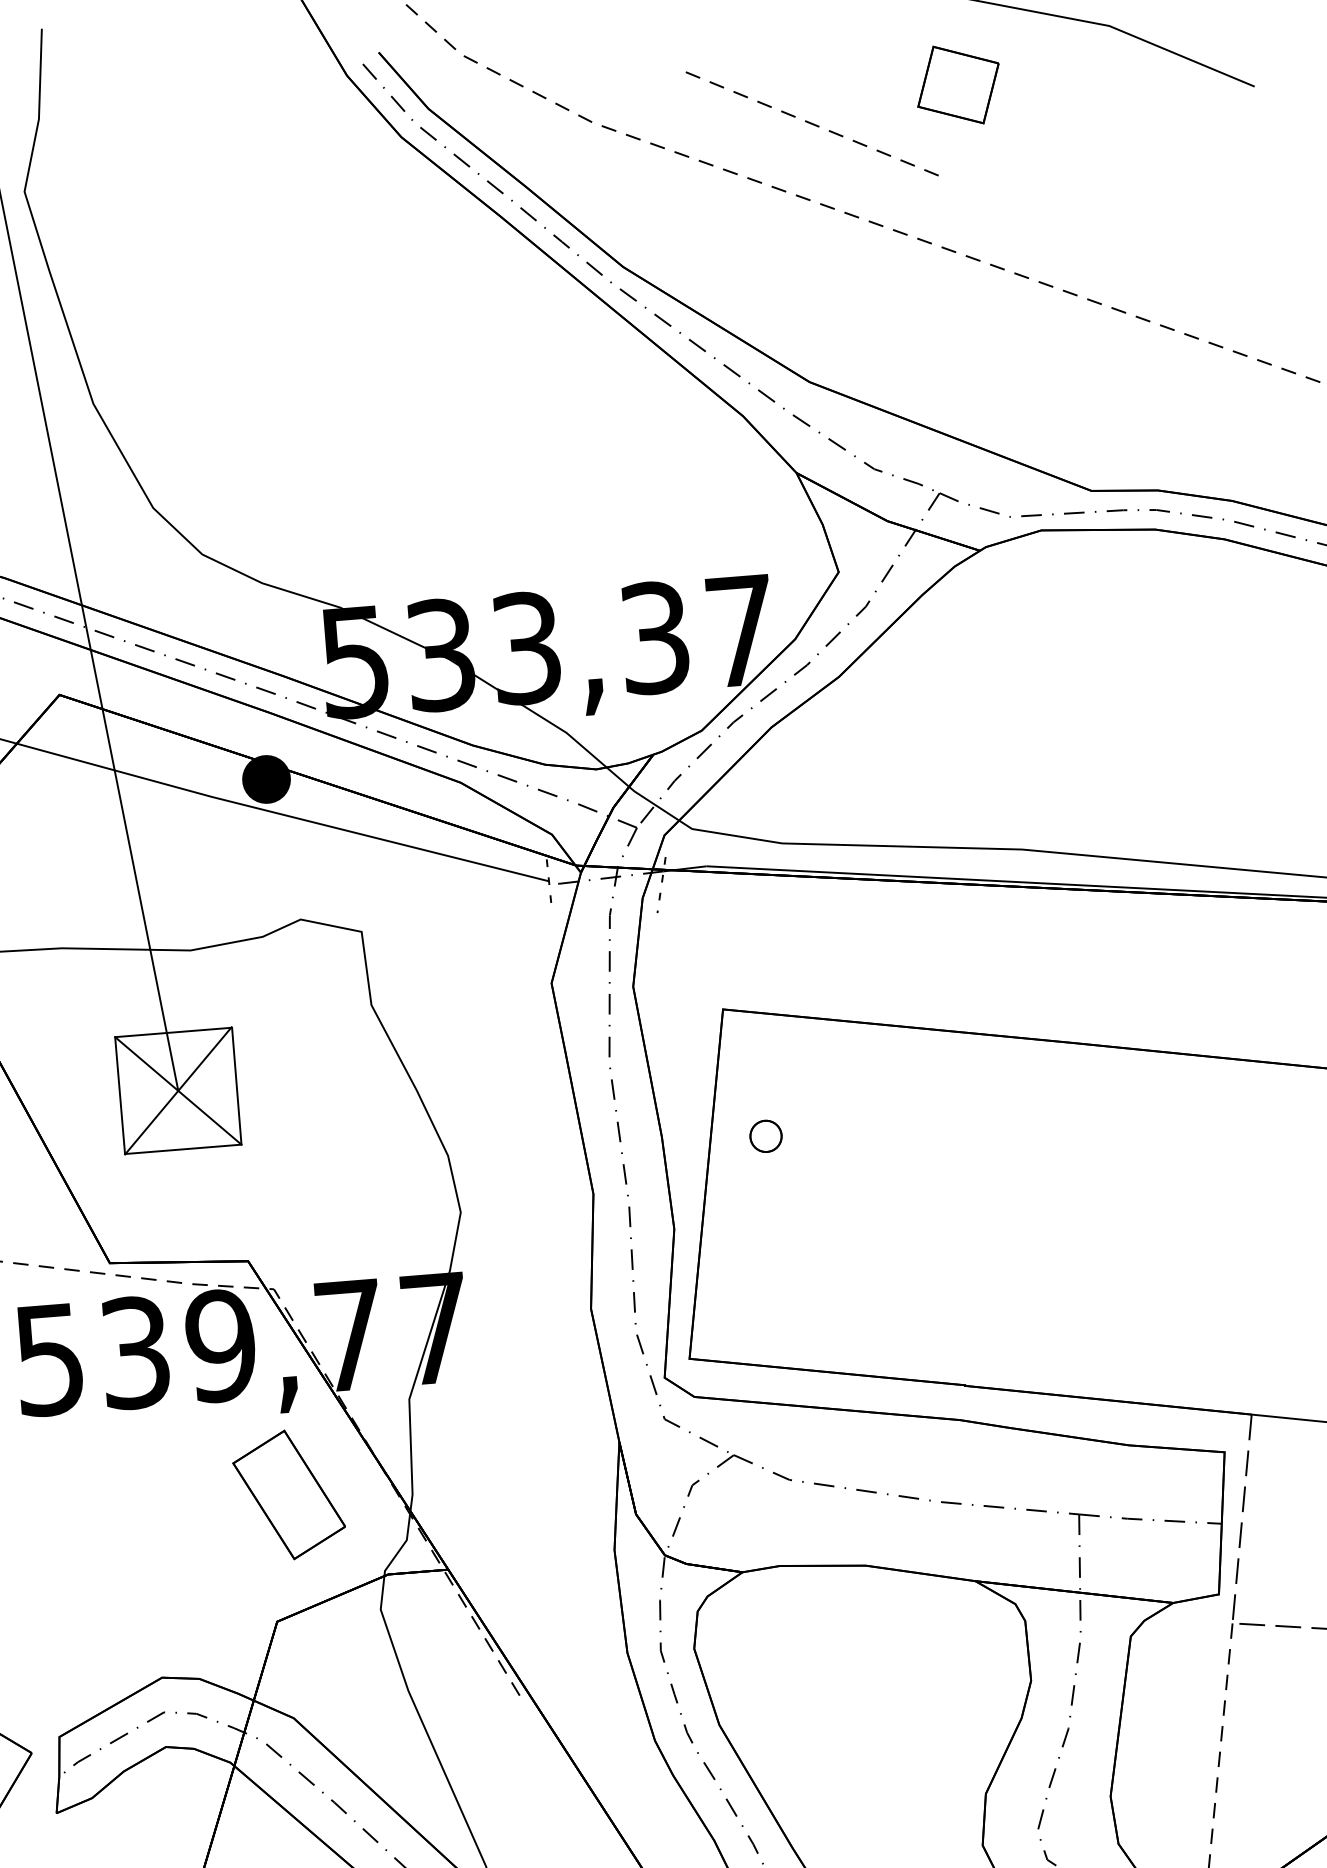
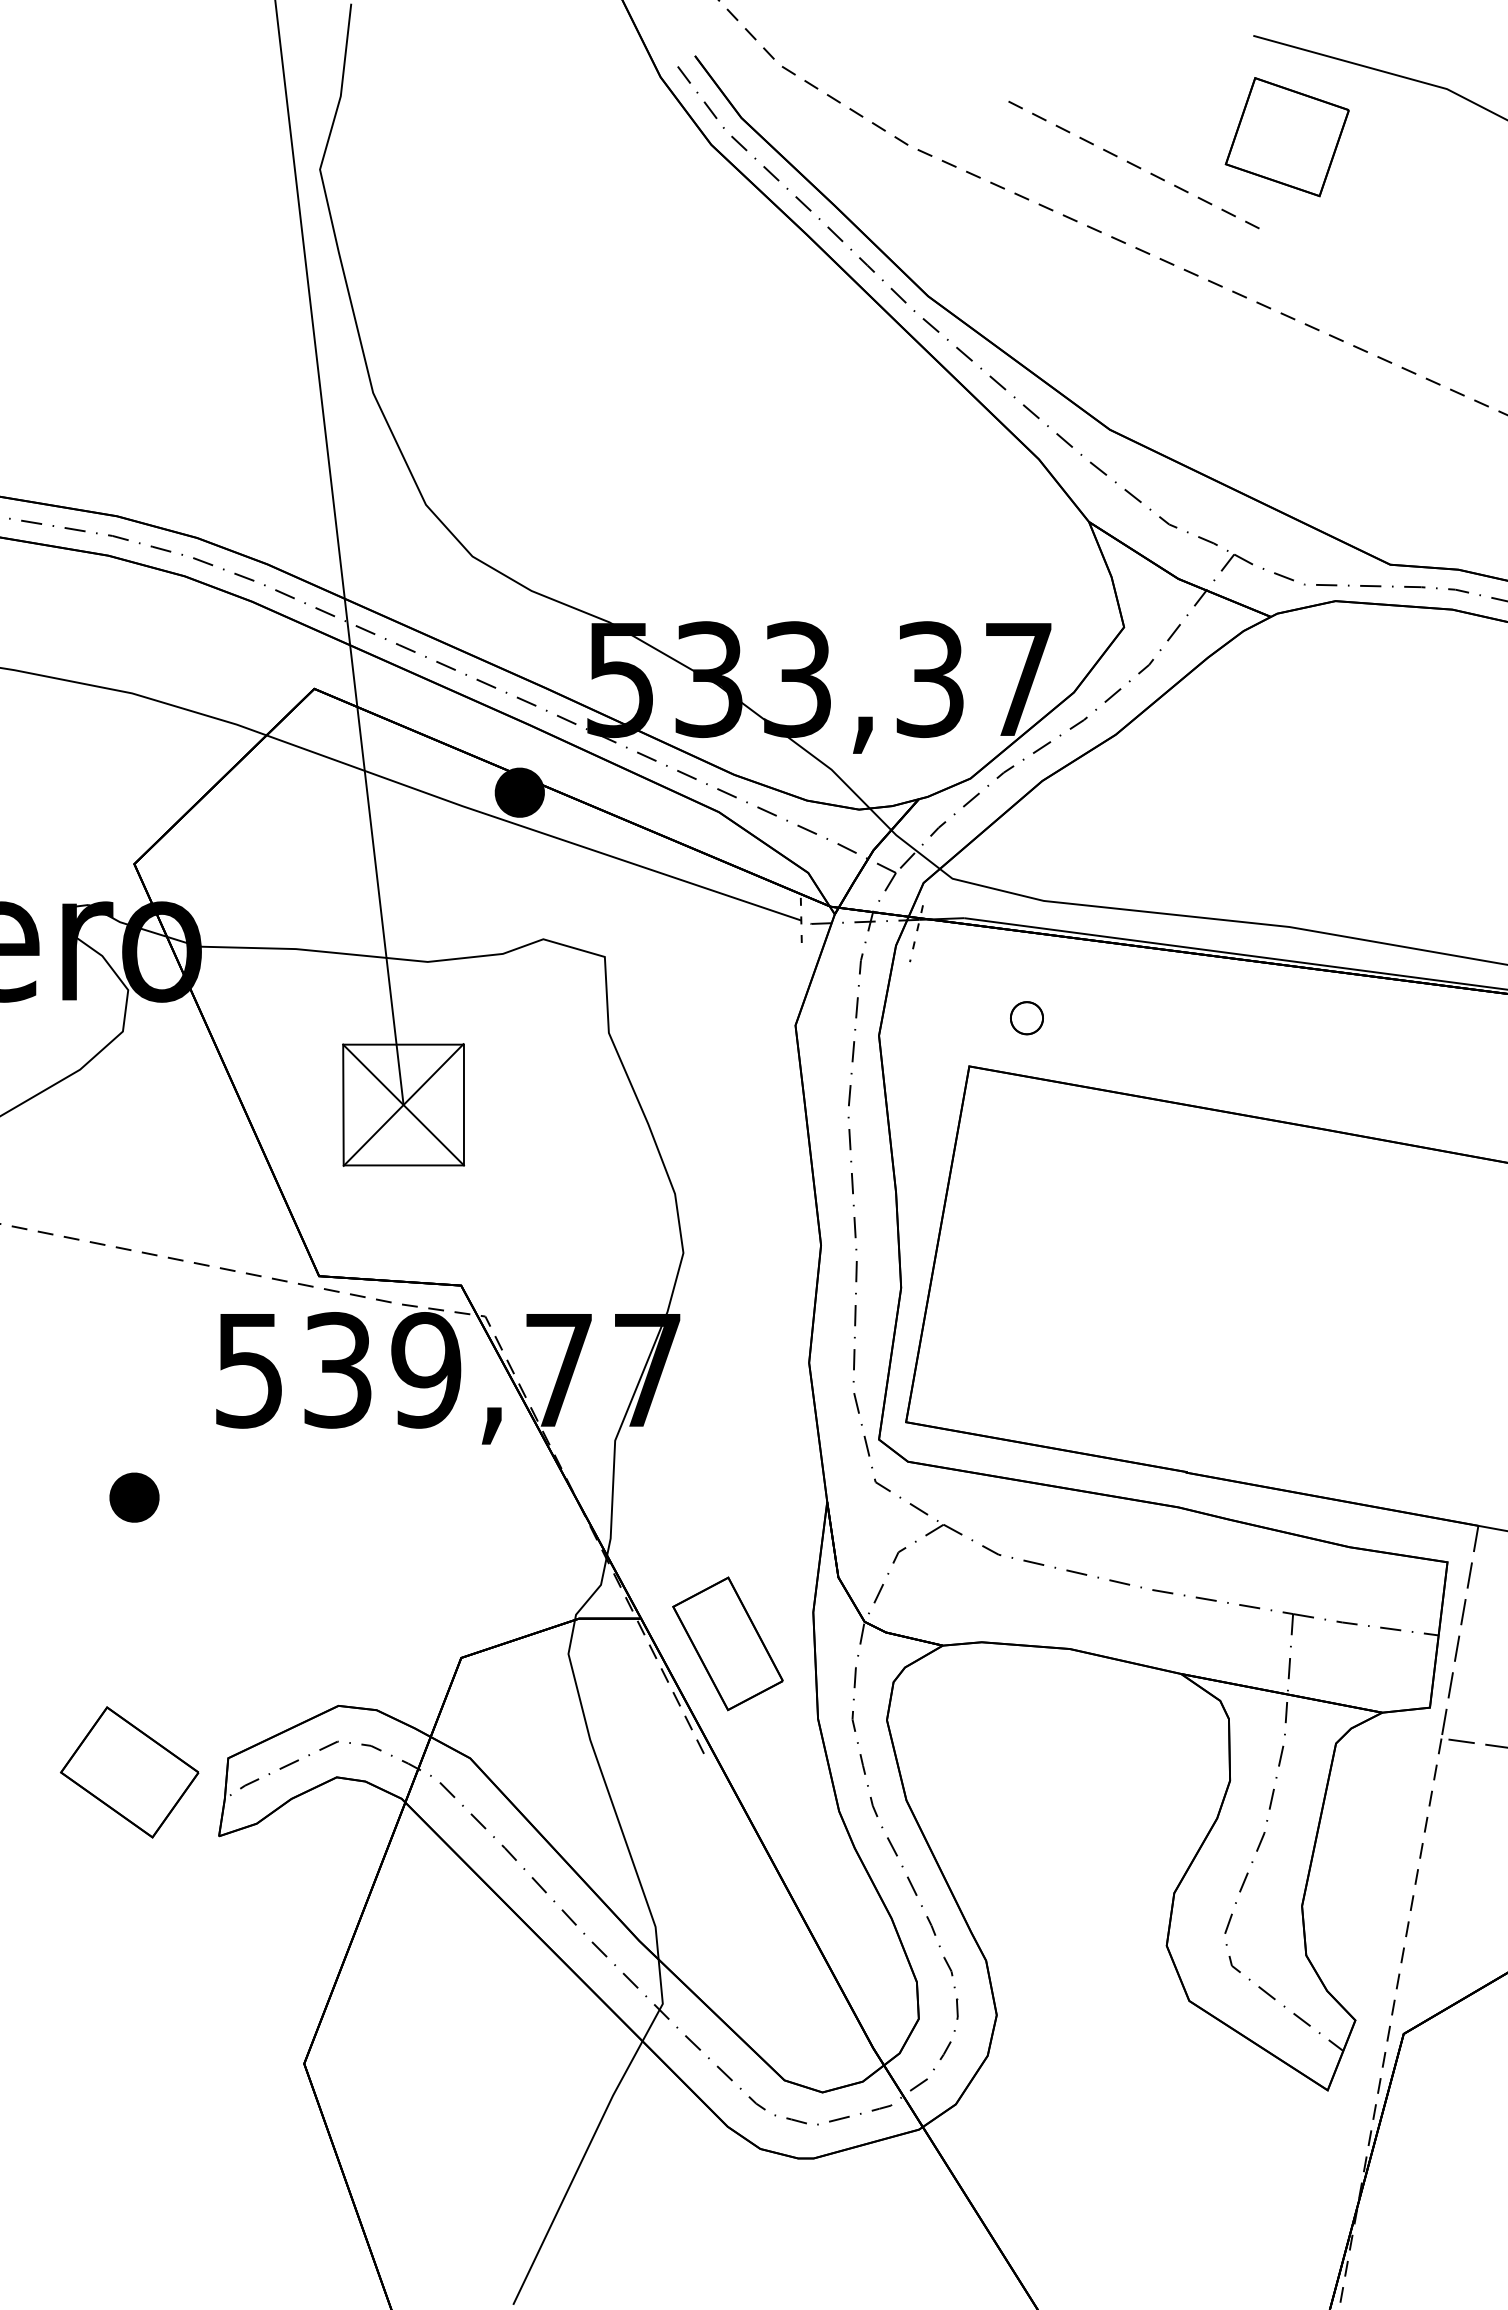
part: (957, 85) -> (1286, 137), size x1.43
part: (765, 1136) -> (1026, 1018), moved
part: (288, 1494) -> (727, 1643), moved

